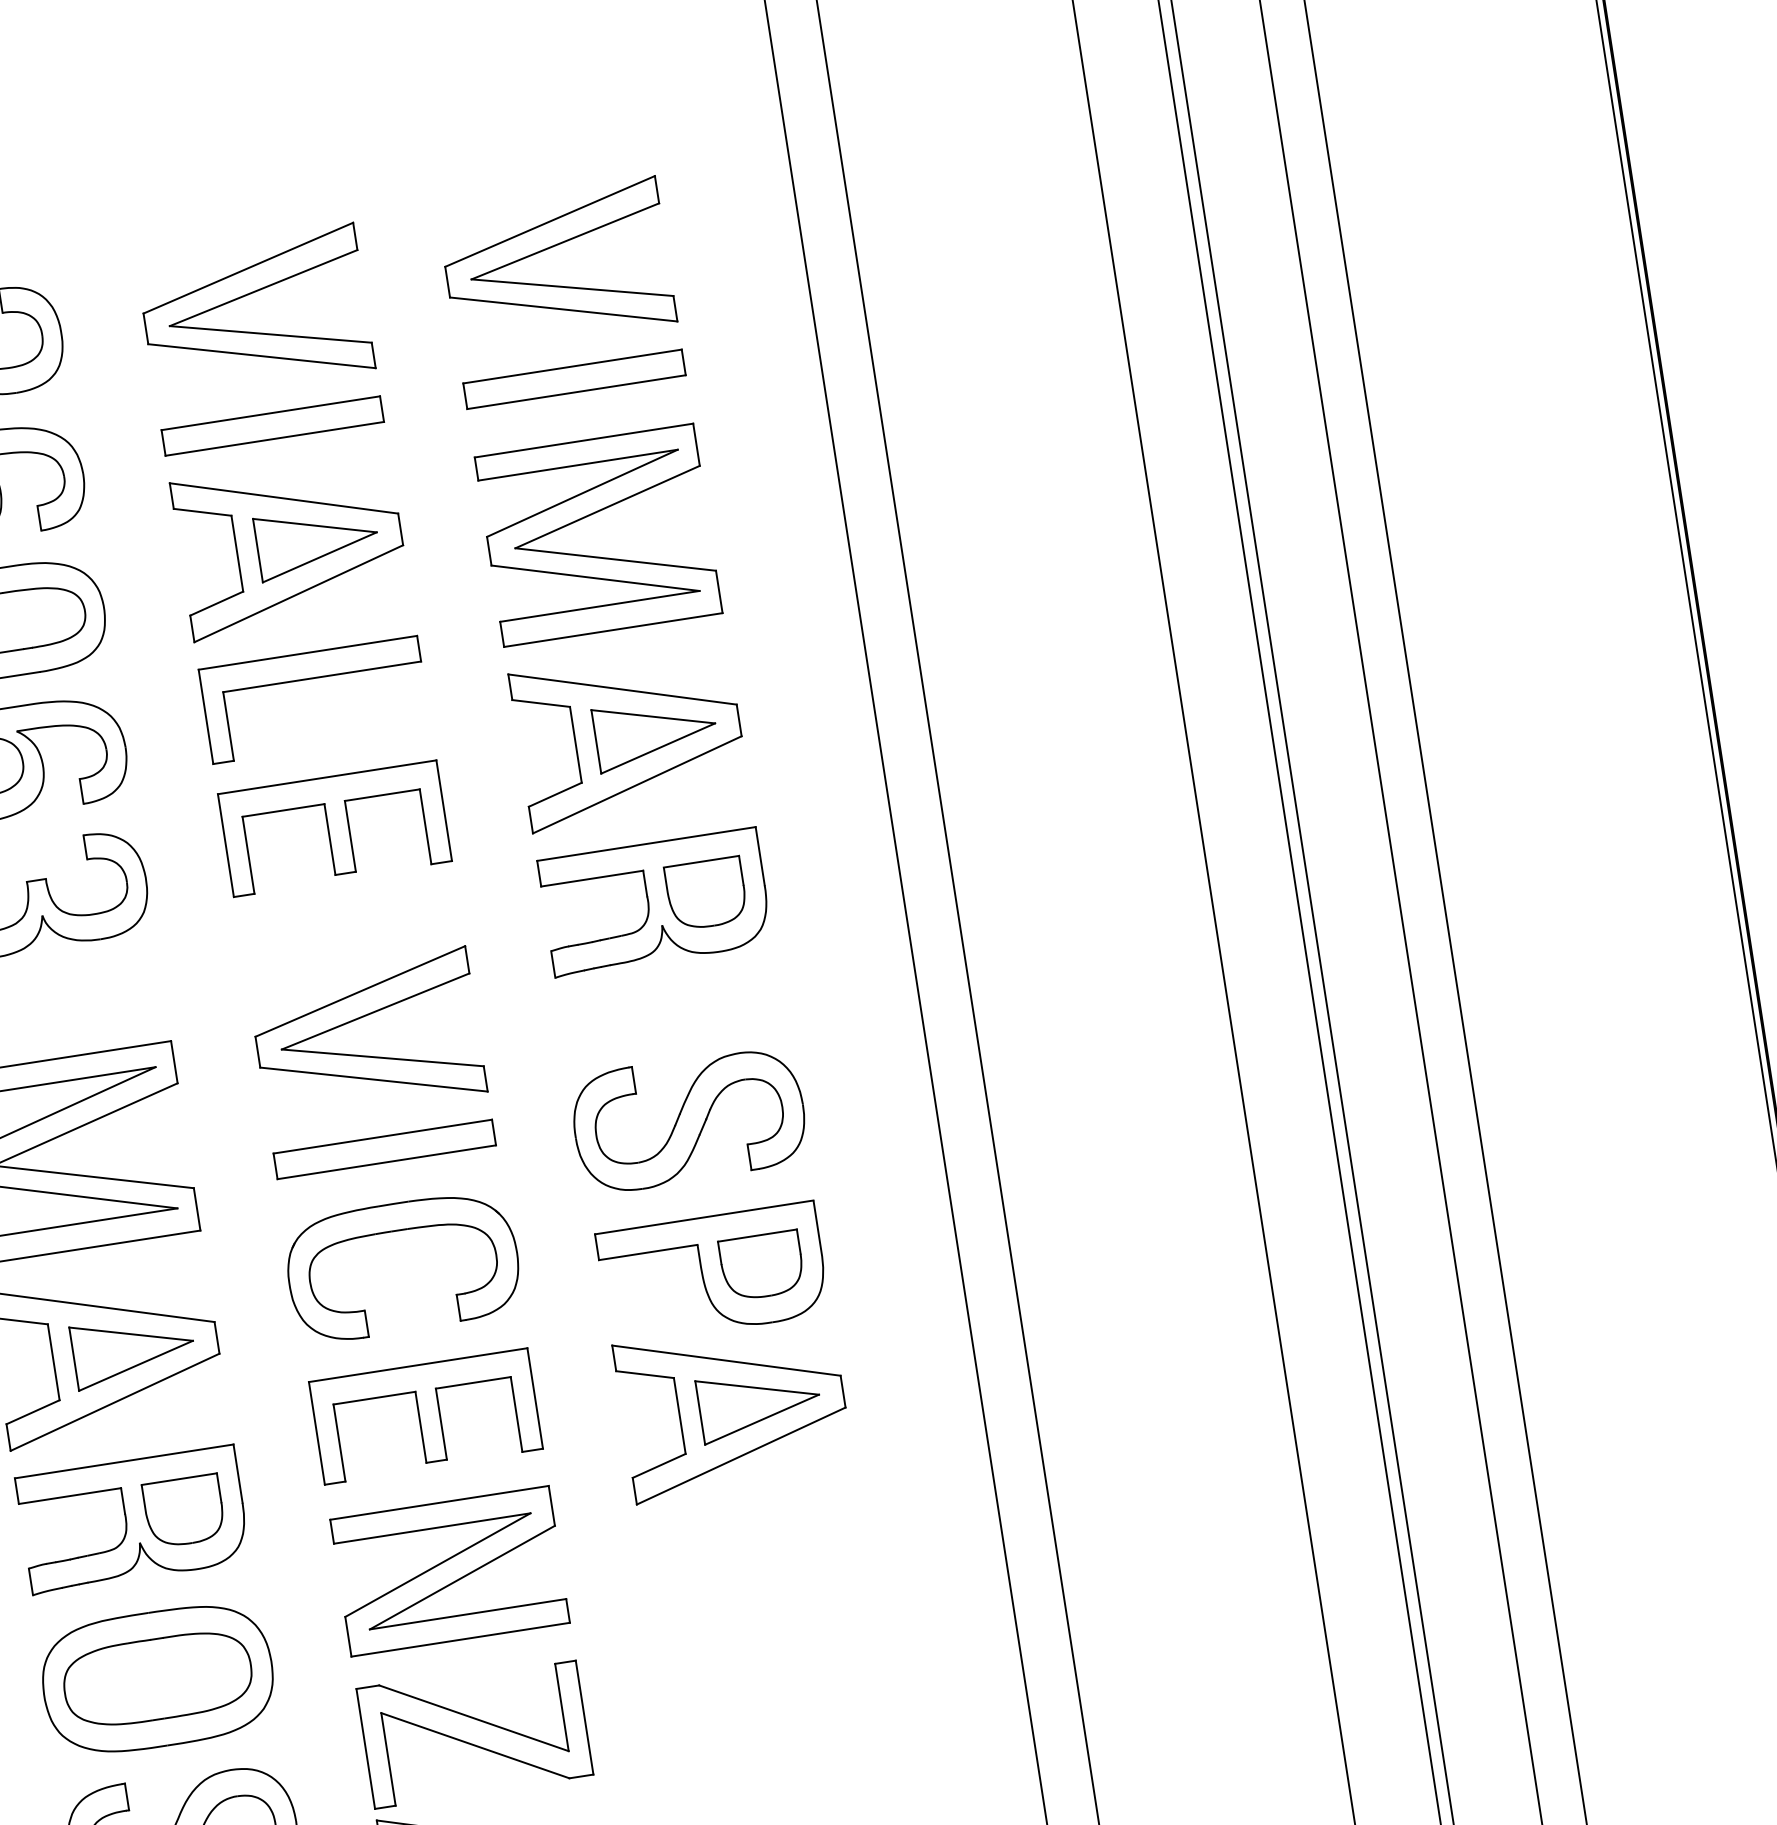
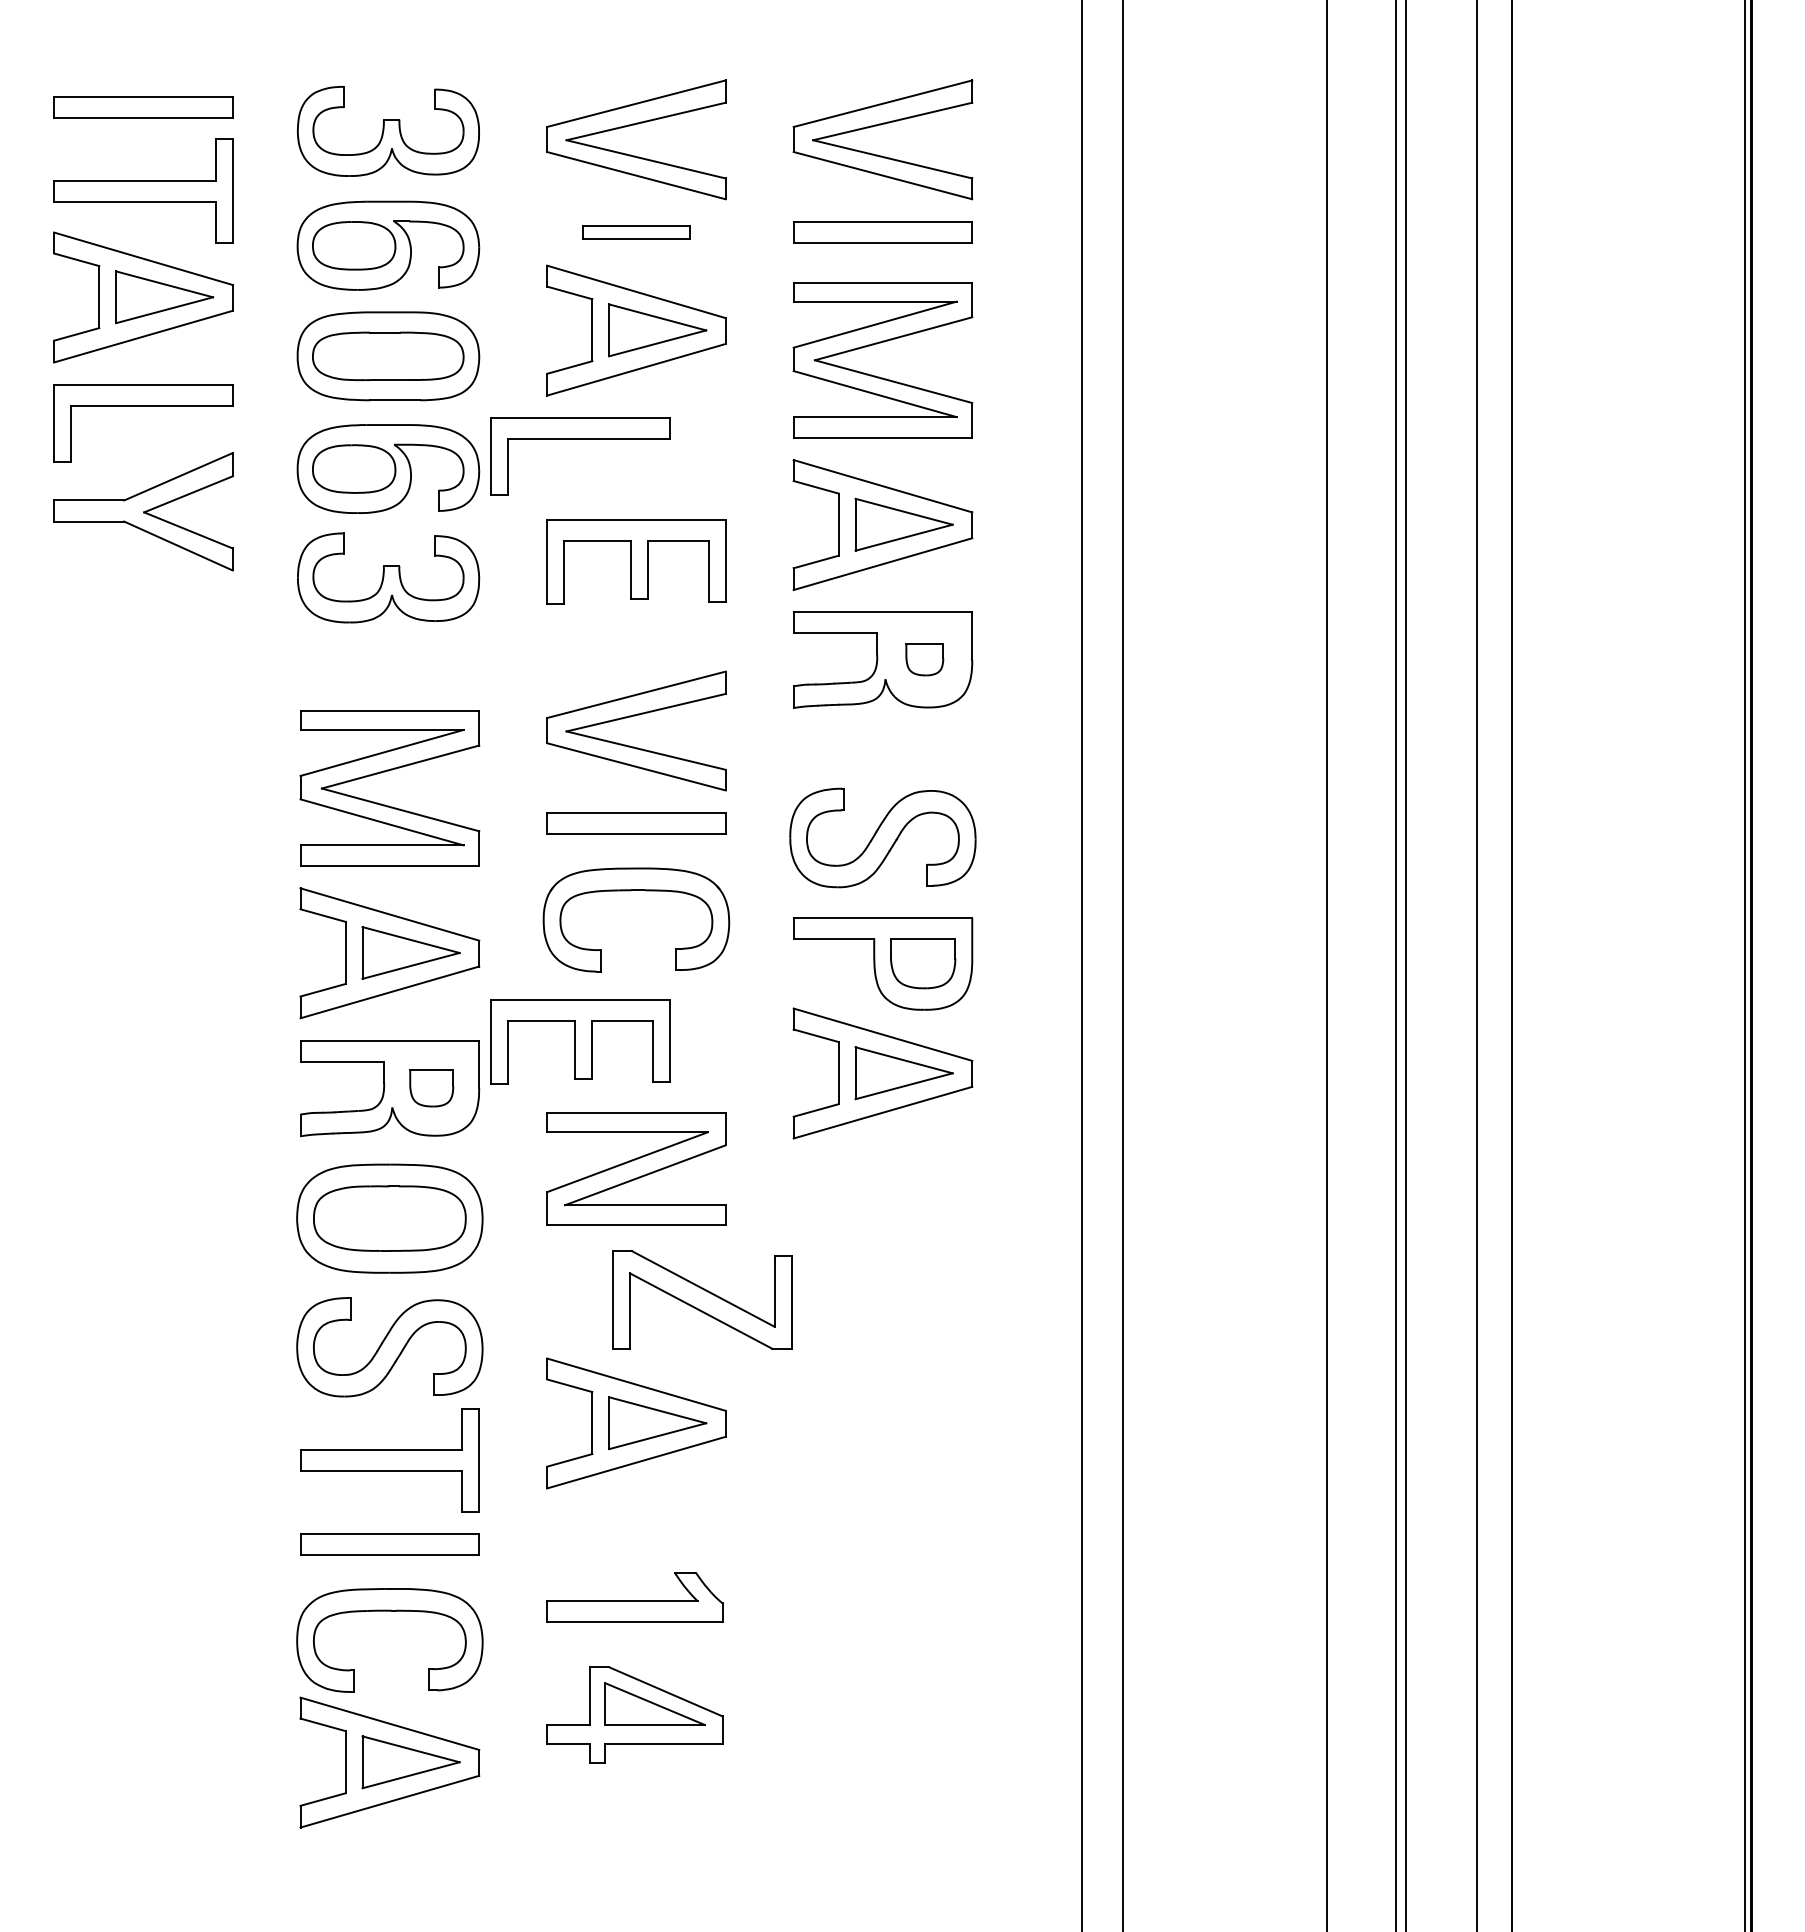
part: (272, 425) -> (636, 232), size x0.6
part: (312, 679) -> (580, 439), moved
part: (706, 893) -> (924, 659), size x0.6
part: (426, 1415) -> (580, 1041), moved
part: (184, 1511) -> (431, 1088), size x0.7
part: (475, 1731) -> (702, 1299), moved

